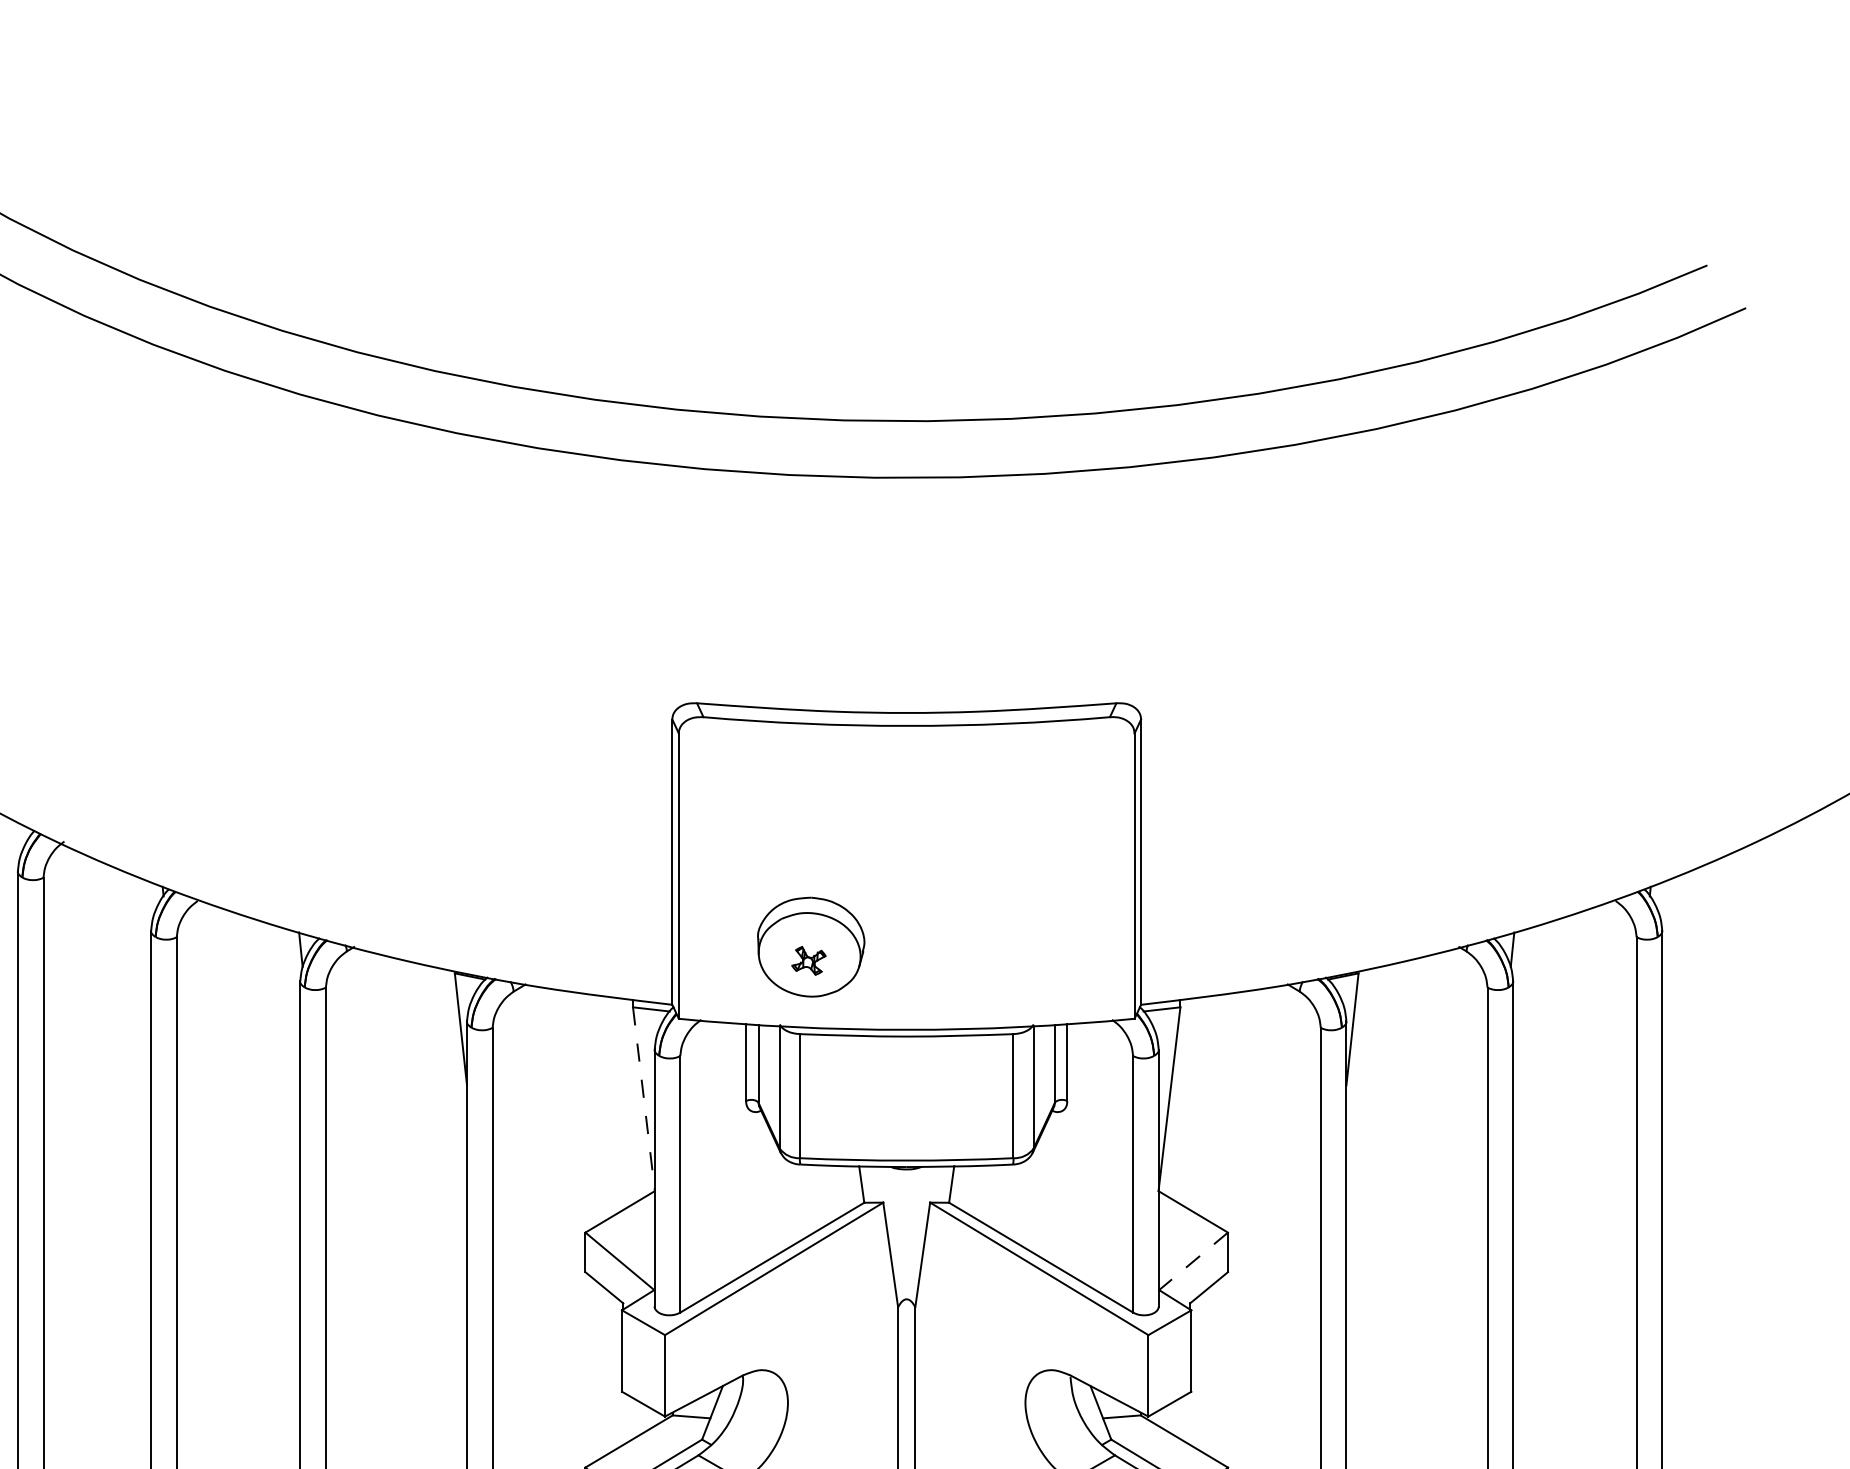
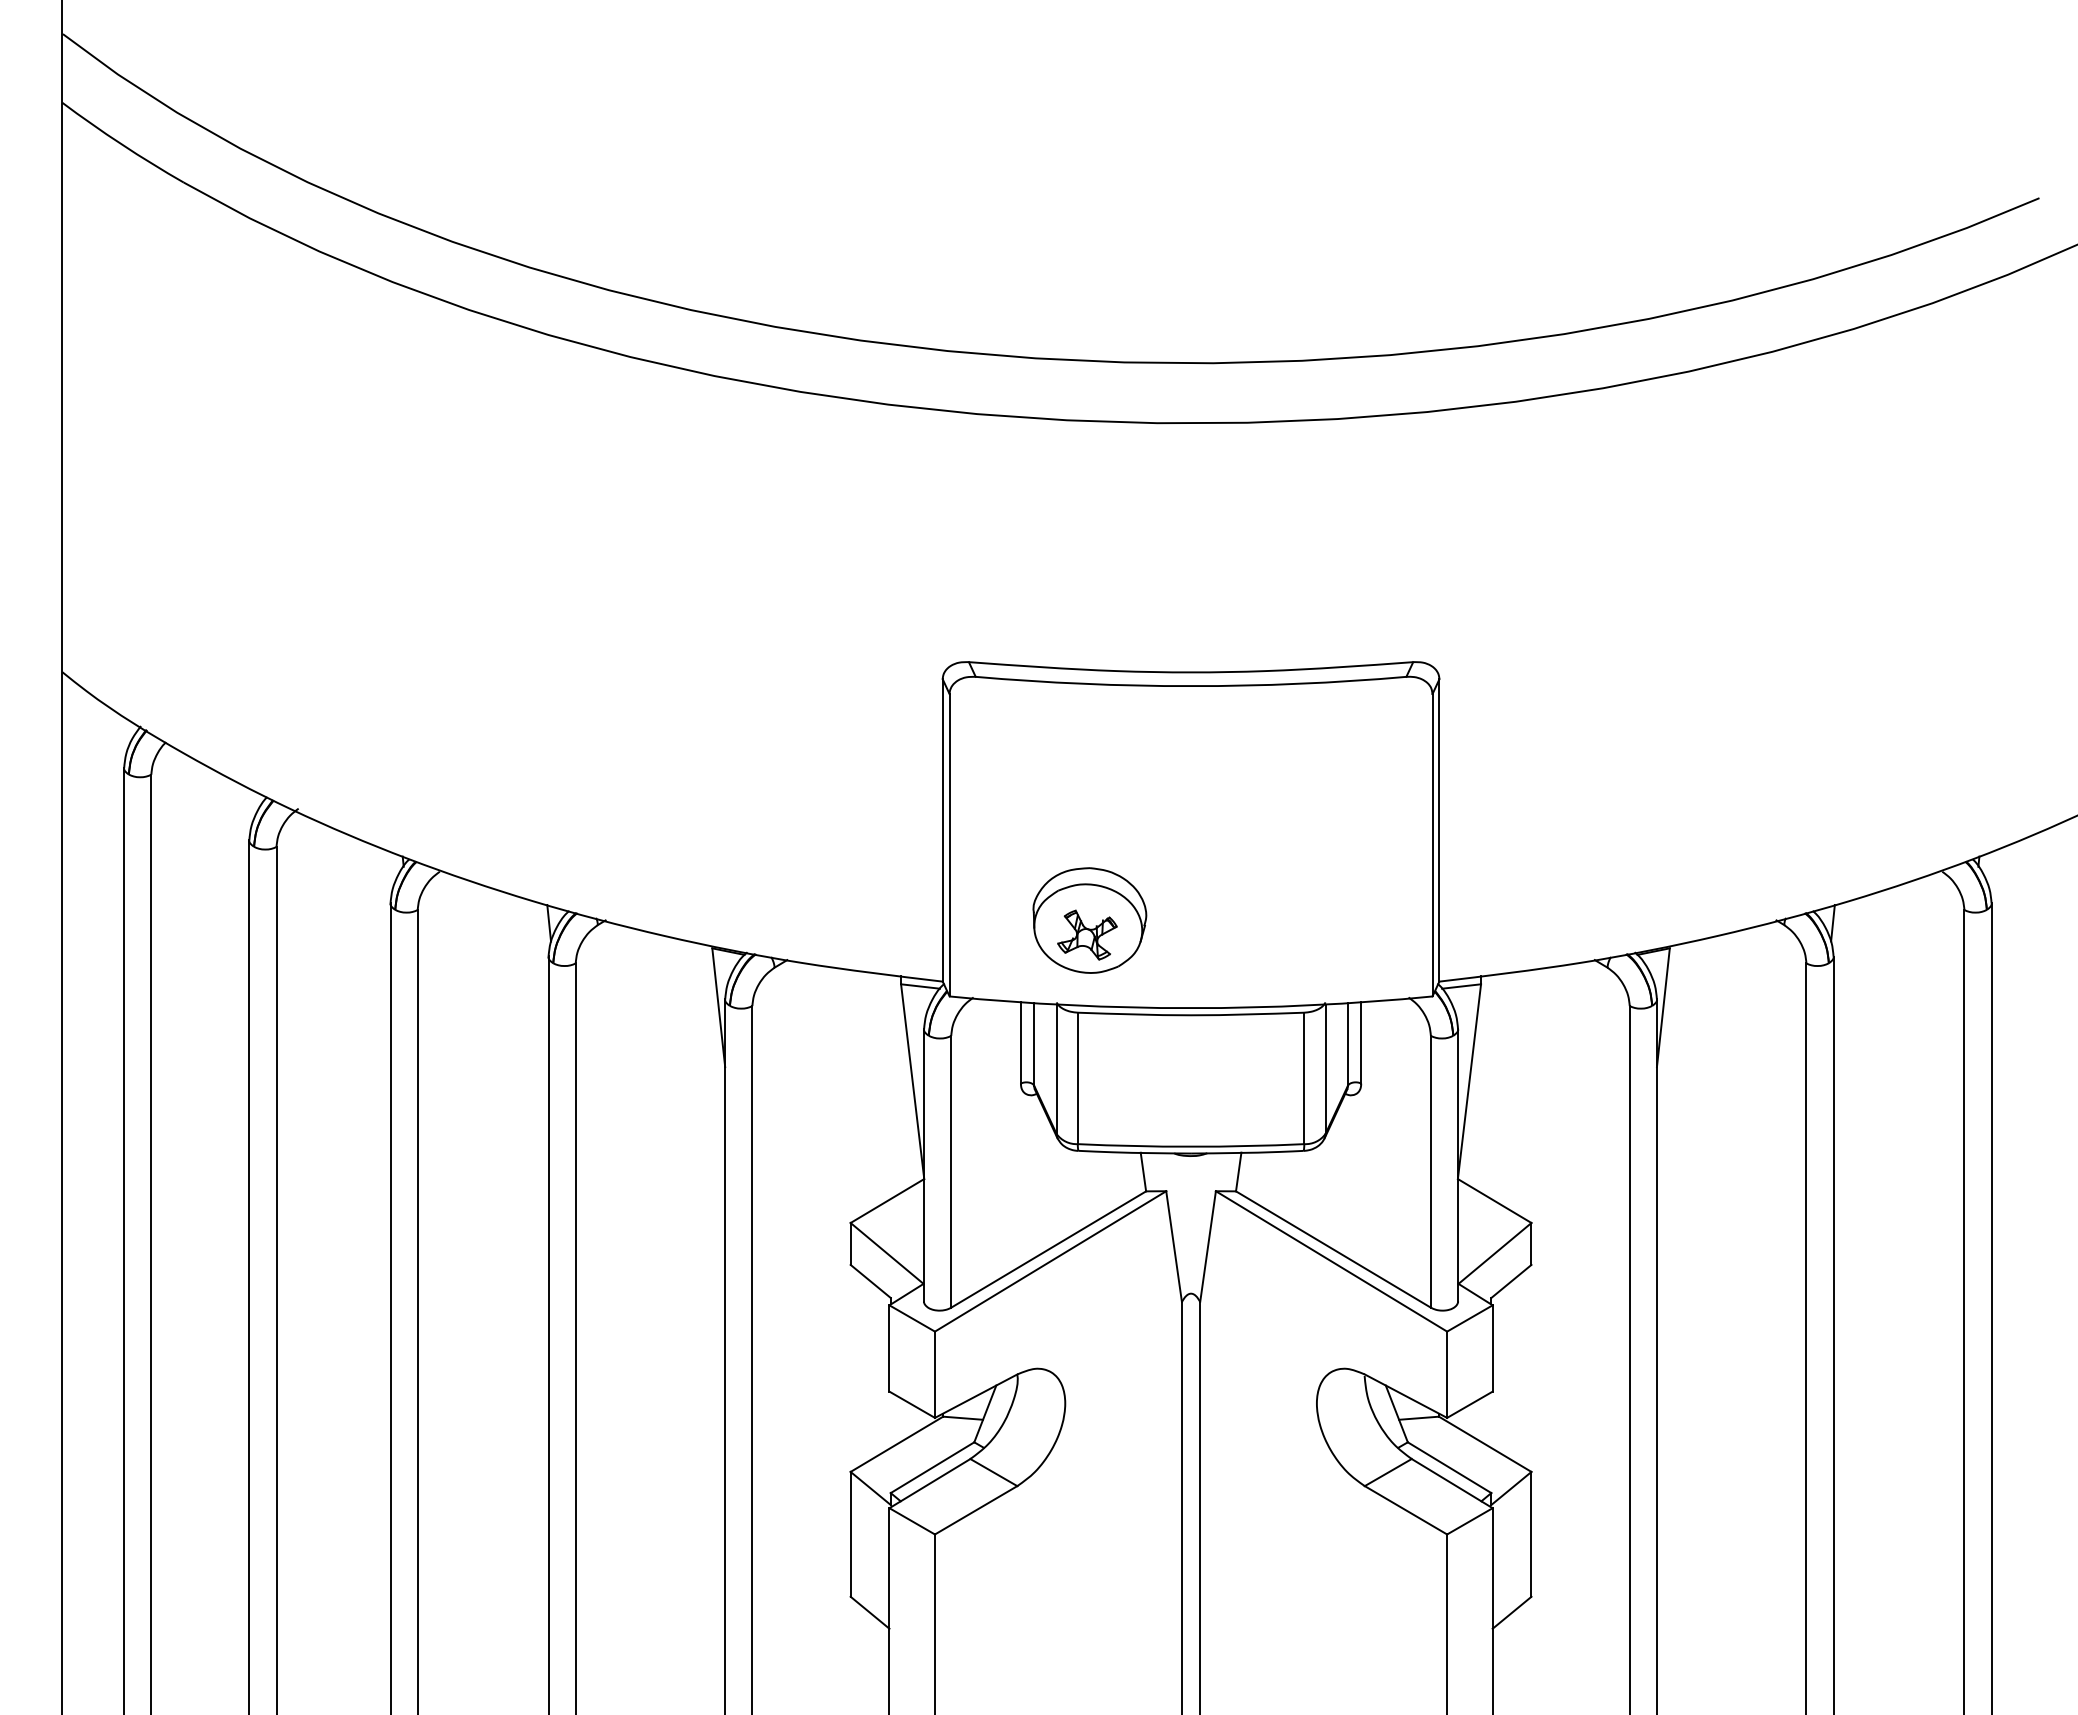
part: (808, 960) -> (1087, 934), size x1.67
line: (643, 1100) -> (912, 1082), dashed -> solid
line: (1194, 1261) -> (1495, 1253), dashed -> solid

